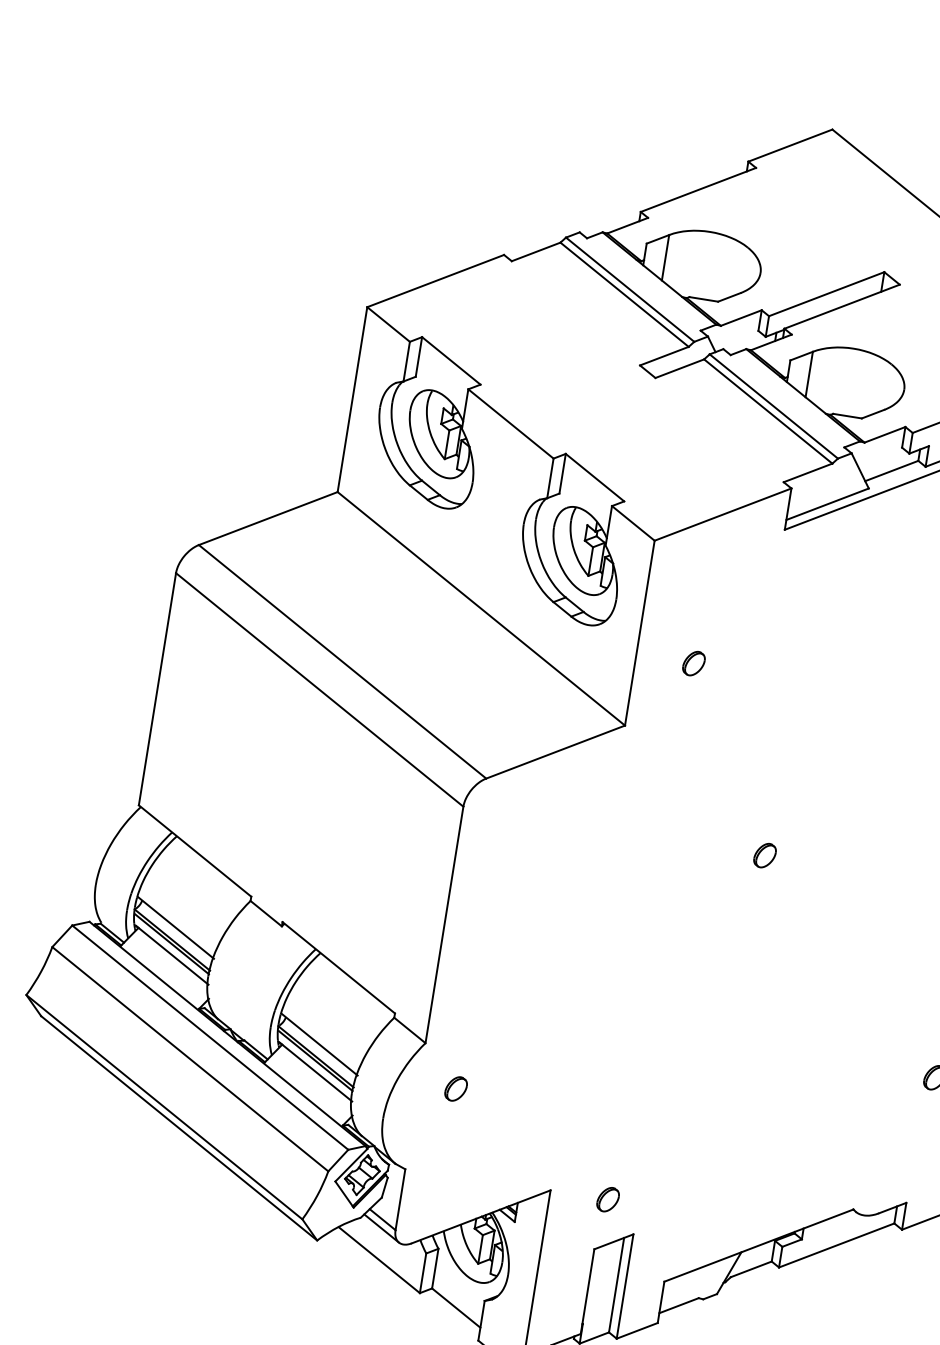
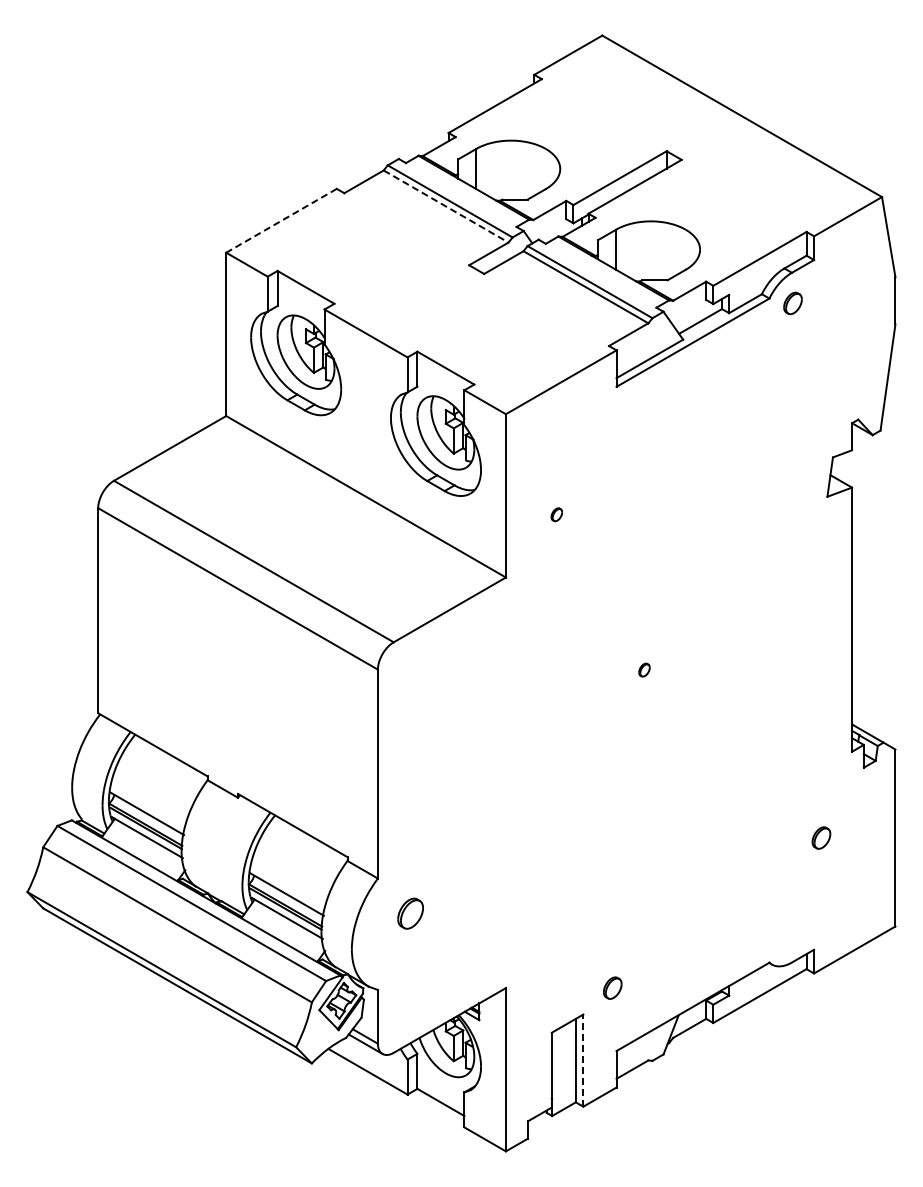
line: (435, 280) -> (281, 220), solid -> dashed
line: (625, 294) -> (446, 206), solid -> dashed
part: (693, 663) -> (556, 514), size x0.6
part: (765, 854) -> (644, 669), size x0.6
part: (456, 1088) -> (410, 913), size x1.4
part: (607, 1198) -> (612, 987), moved
line: (625, 1286) -> (583, 1060), solid -> dashed

